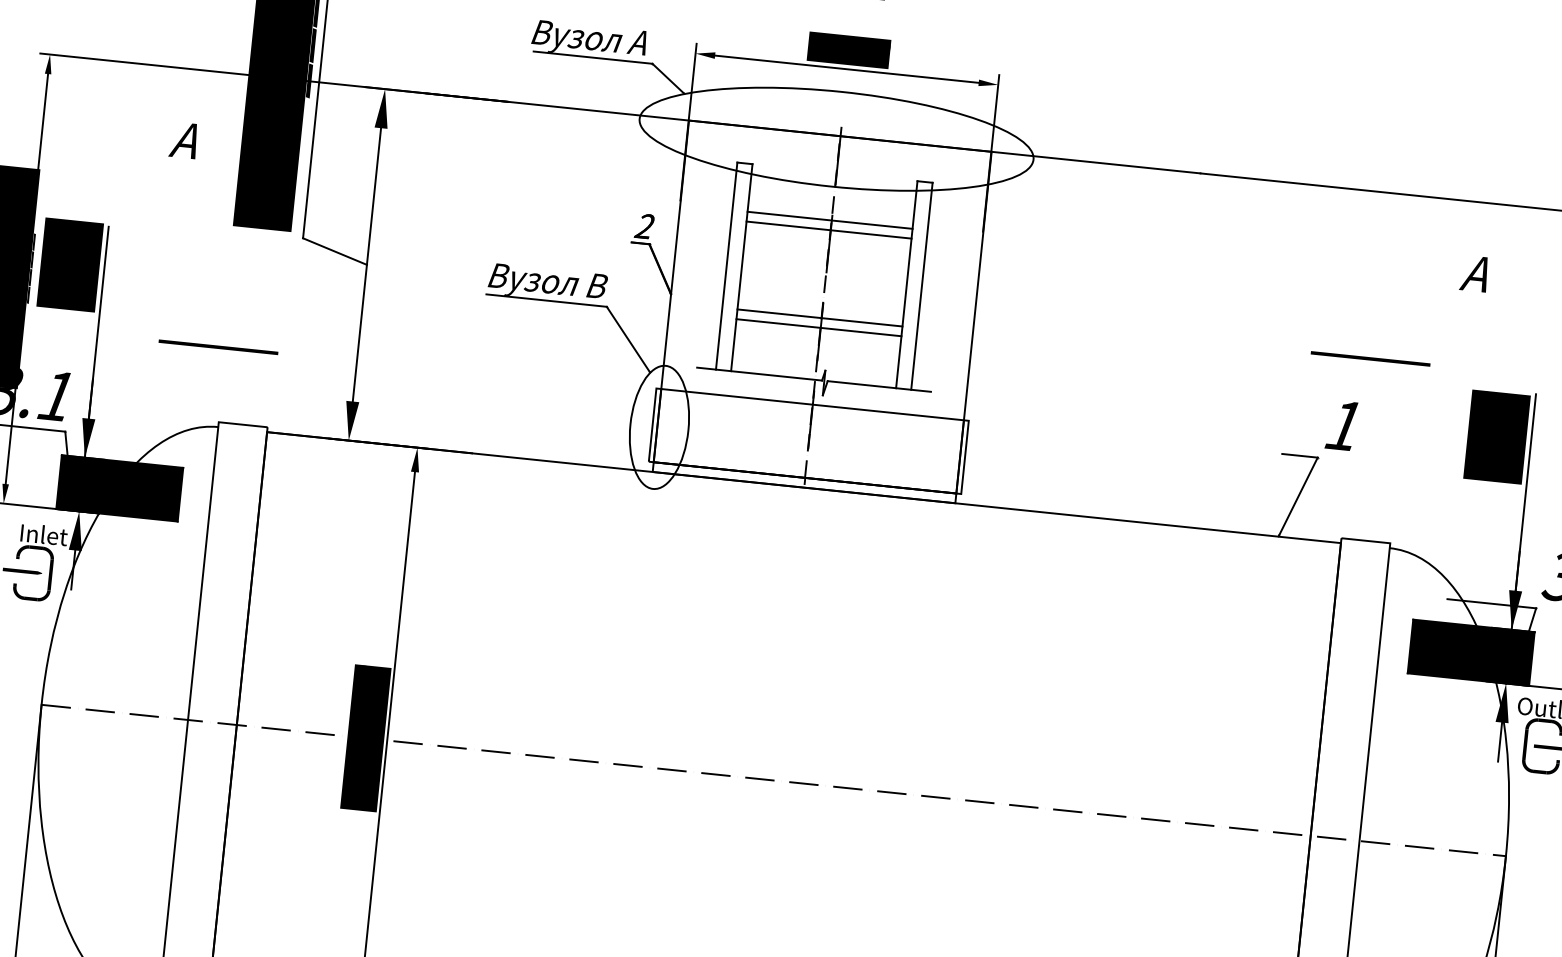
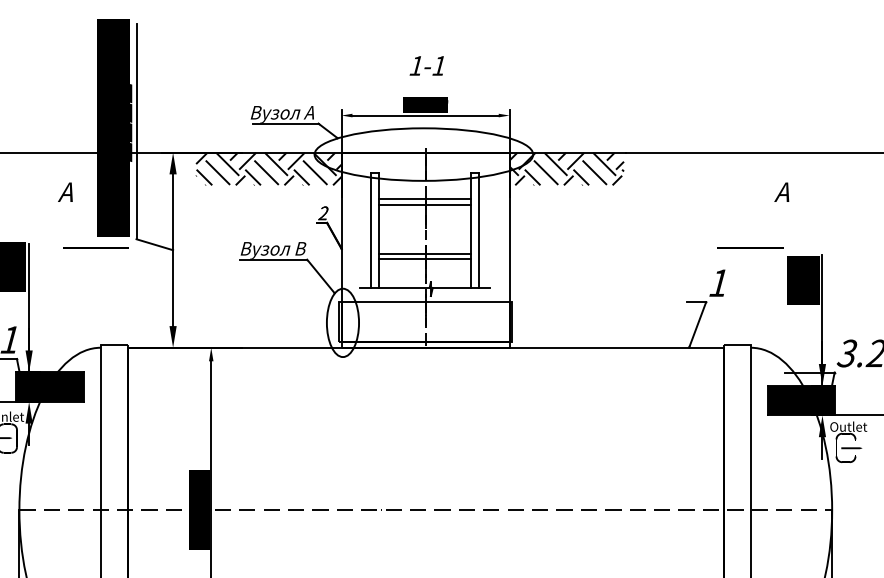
hatch: (554, 135) -> (268, 168), added
hatch: (1090, 190) -> (566, 168), added
line: (217, 346) -> (95, 247), moved
line: (1370, 358) -> (750, 247), moved

